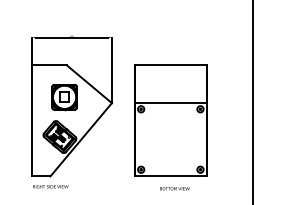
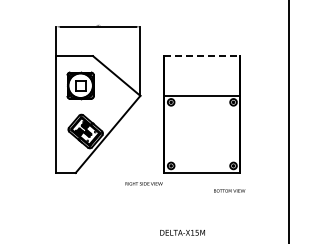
line: (170, 65) -> (202, 56), solid -> dashed
part: (64, 97) -> (80, 85), moved
text: (50, 186) -> (143, 183), moved
text: (174, 188) -> (229, 190), moved

